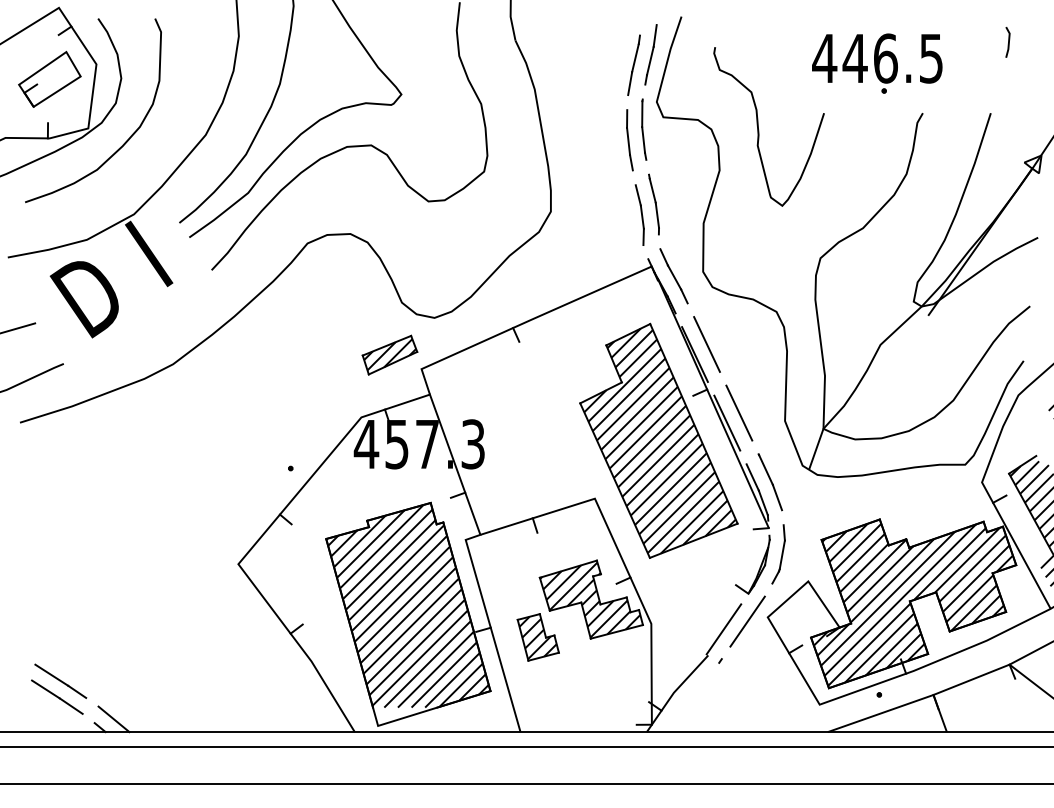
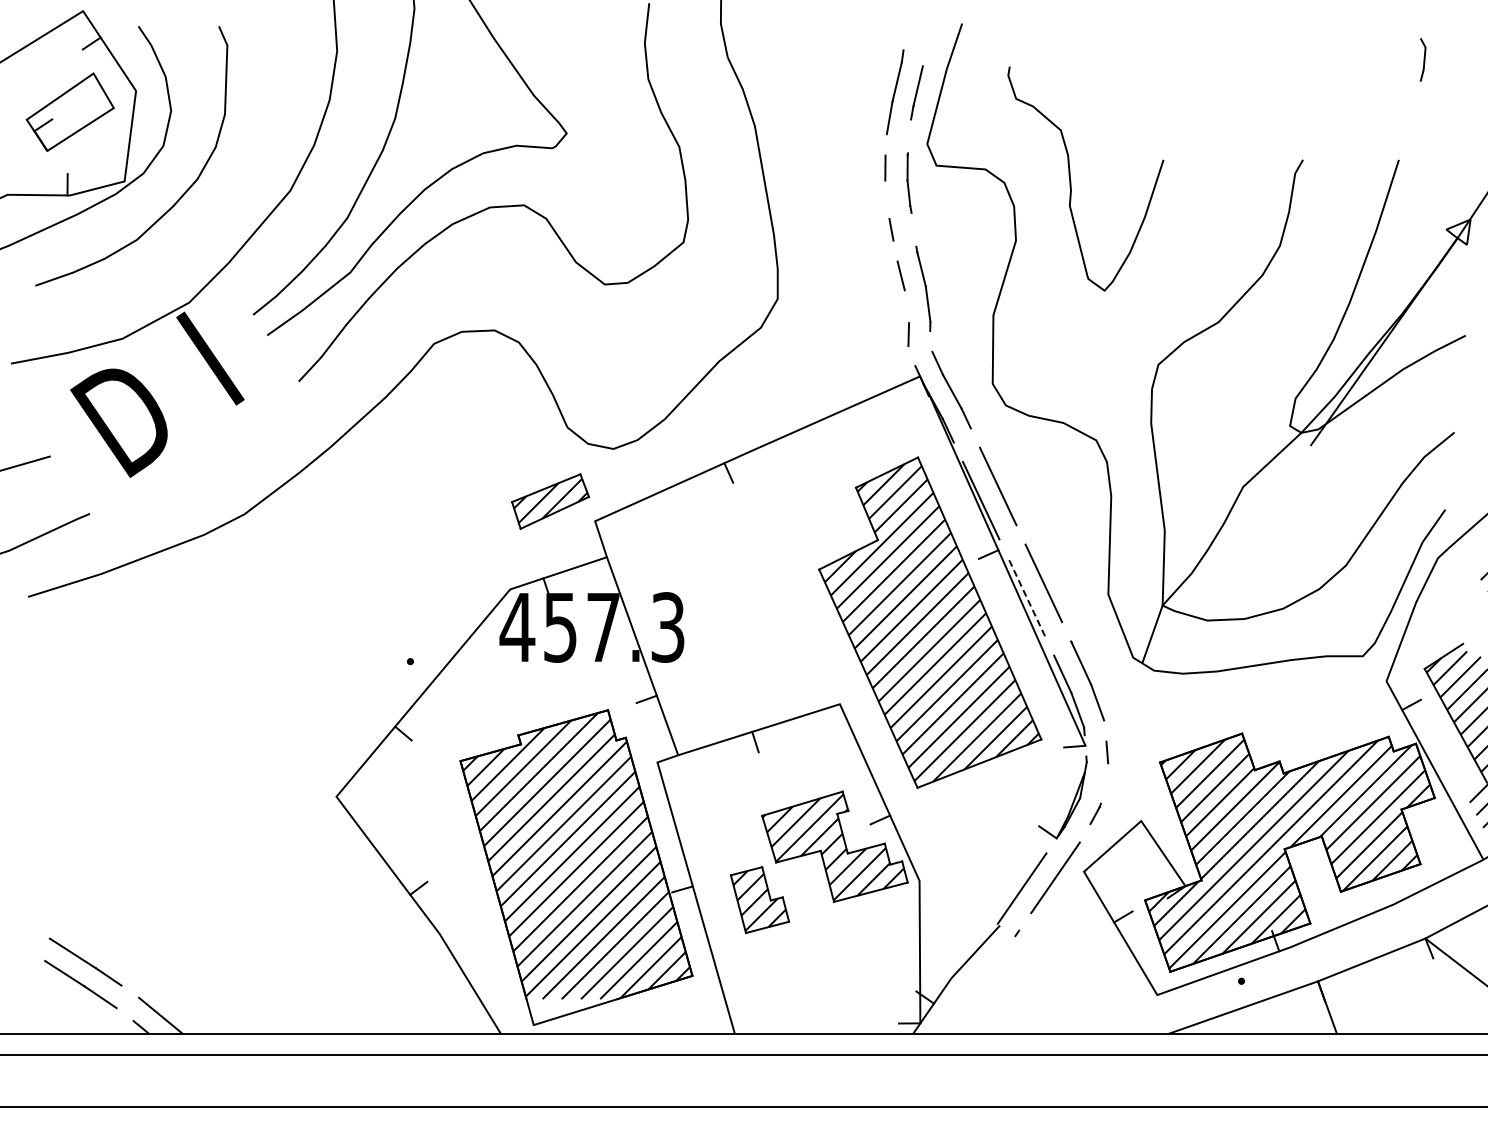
line: (654, 35) -> (924, 50), removed
part: (877, 63) -> (1238, 89), removed
part: (644, 129) -> (909, 182), size x0.7
line: (628, 141) -> (887, 199), removed
line: (642, 217) -> (906, 306), removed
line: (727, 423) -> (1026, 597), solid -> dashed
line: (782, 554) -> (1104, 783), removed

